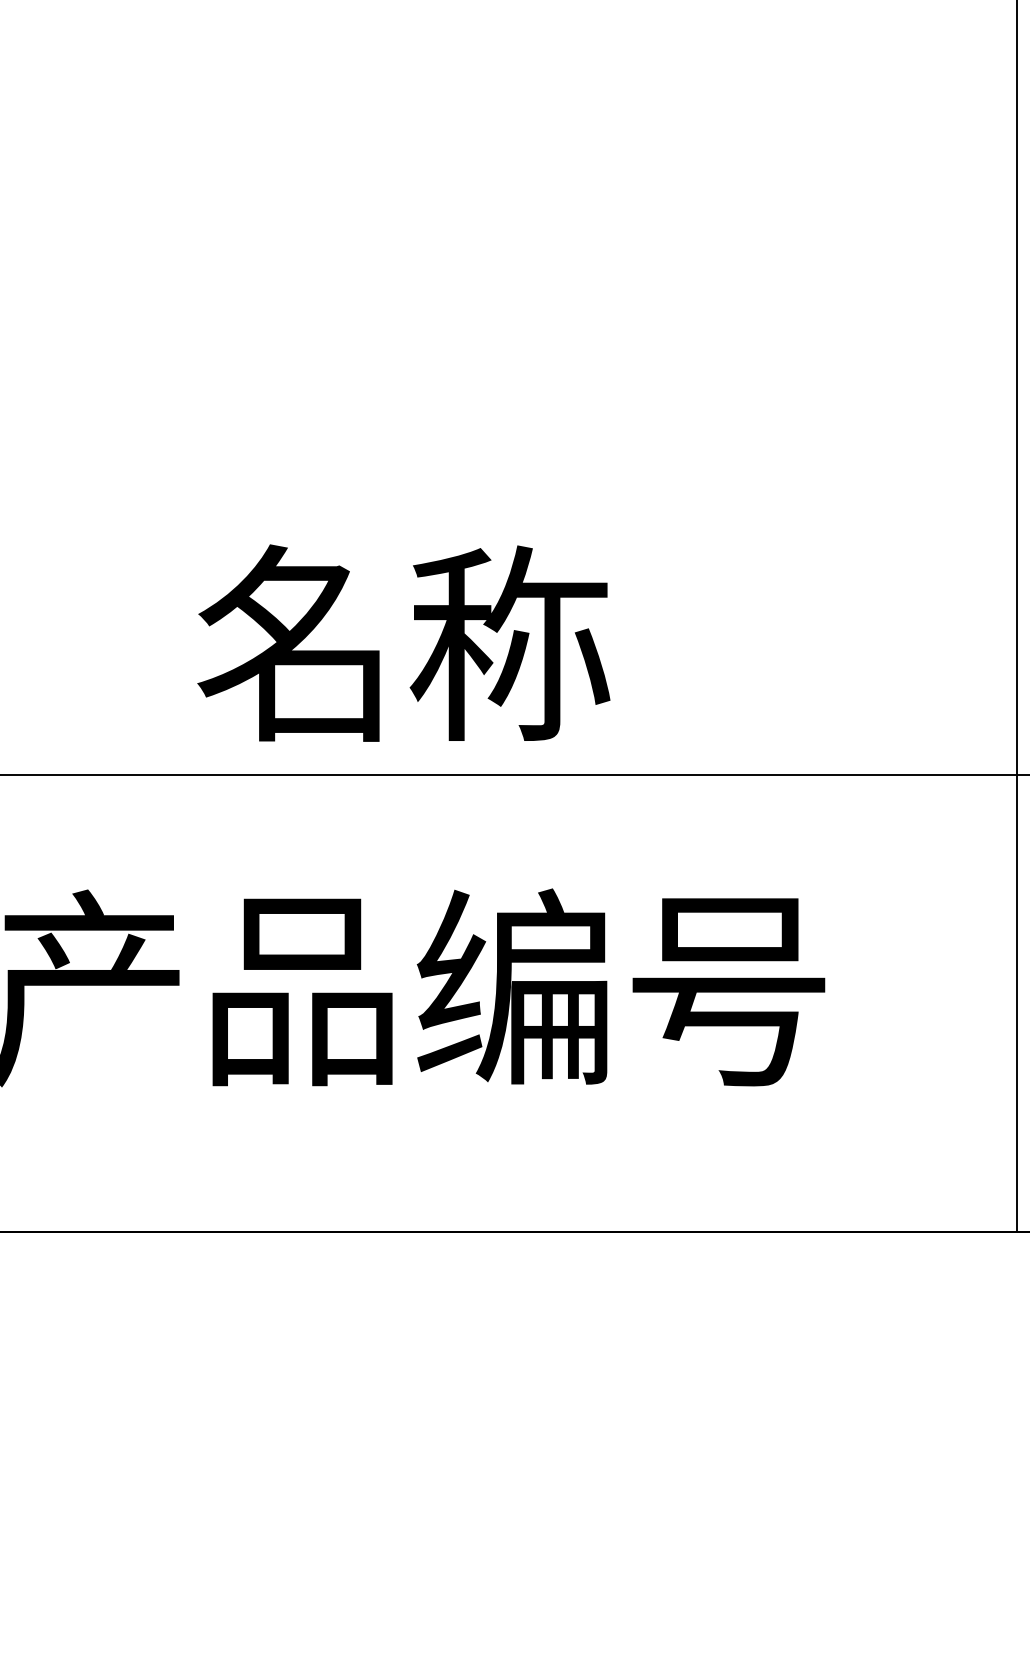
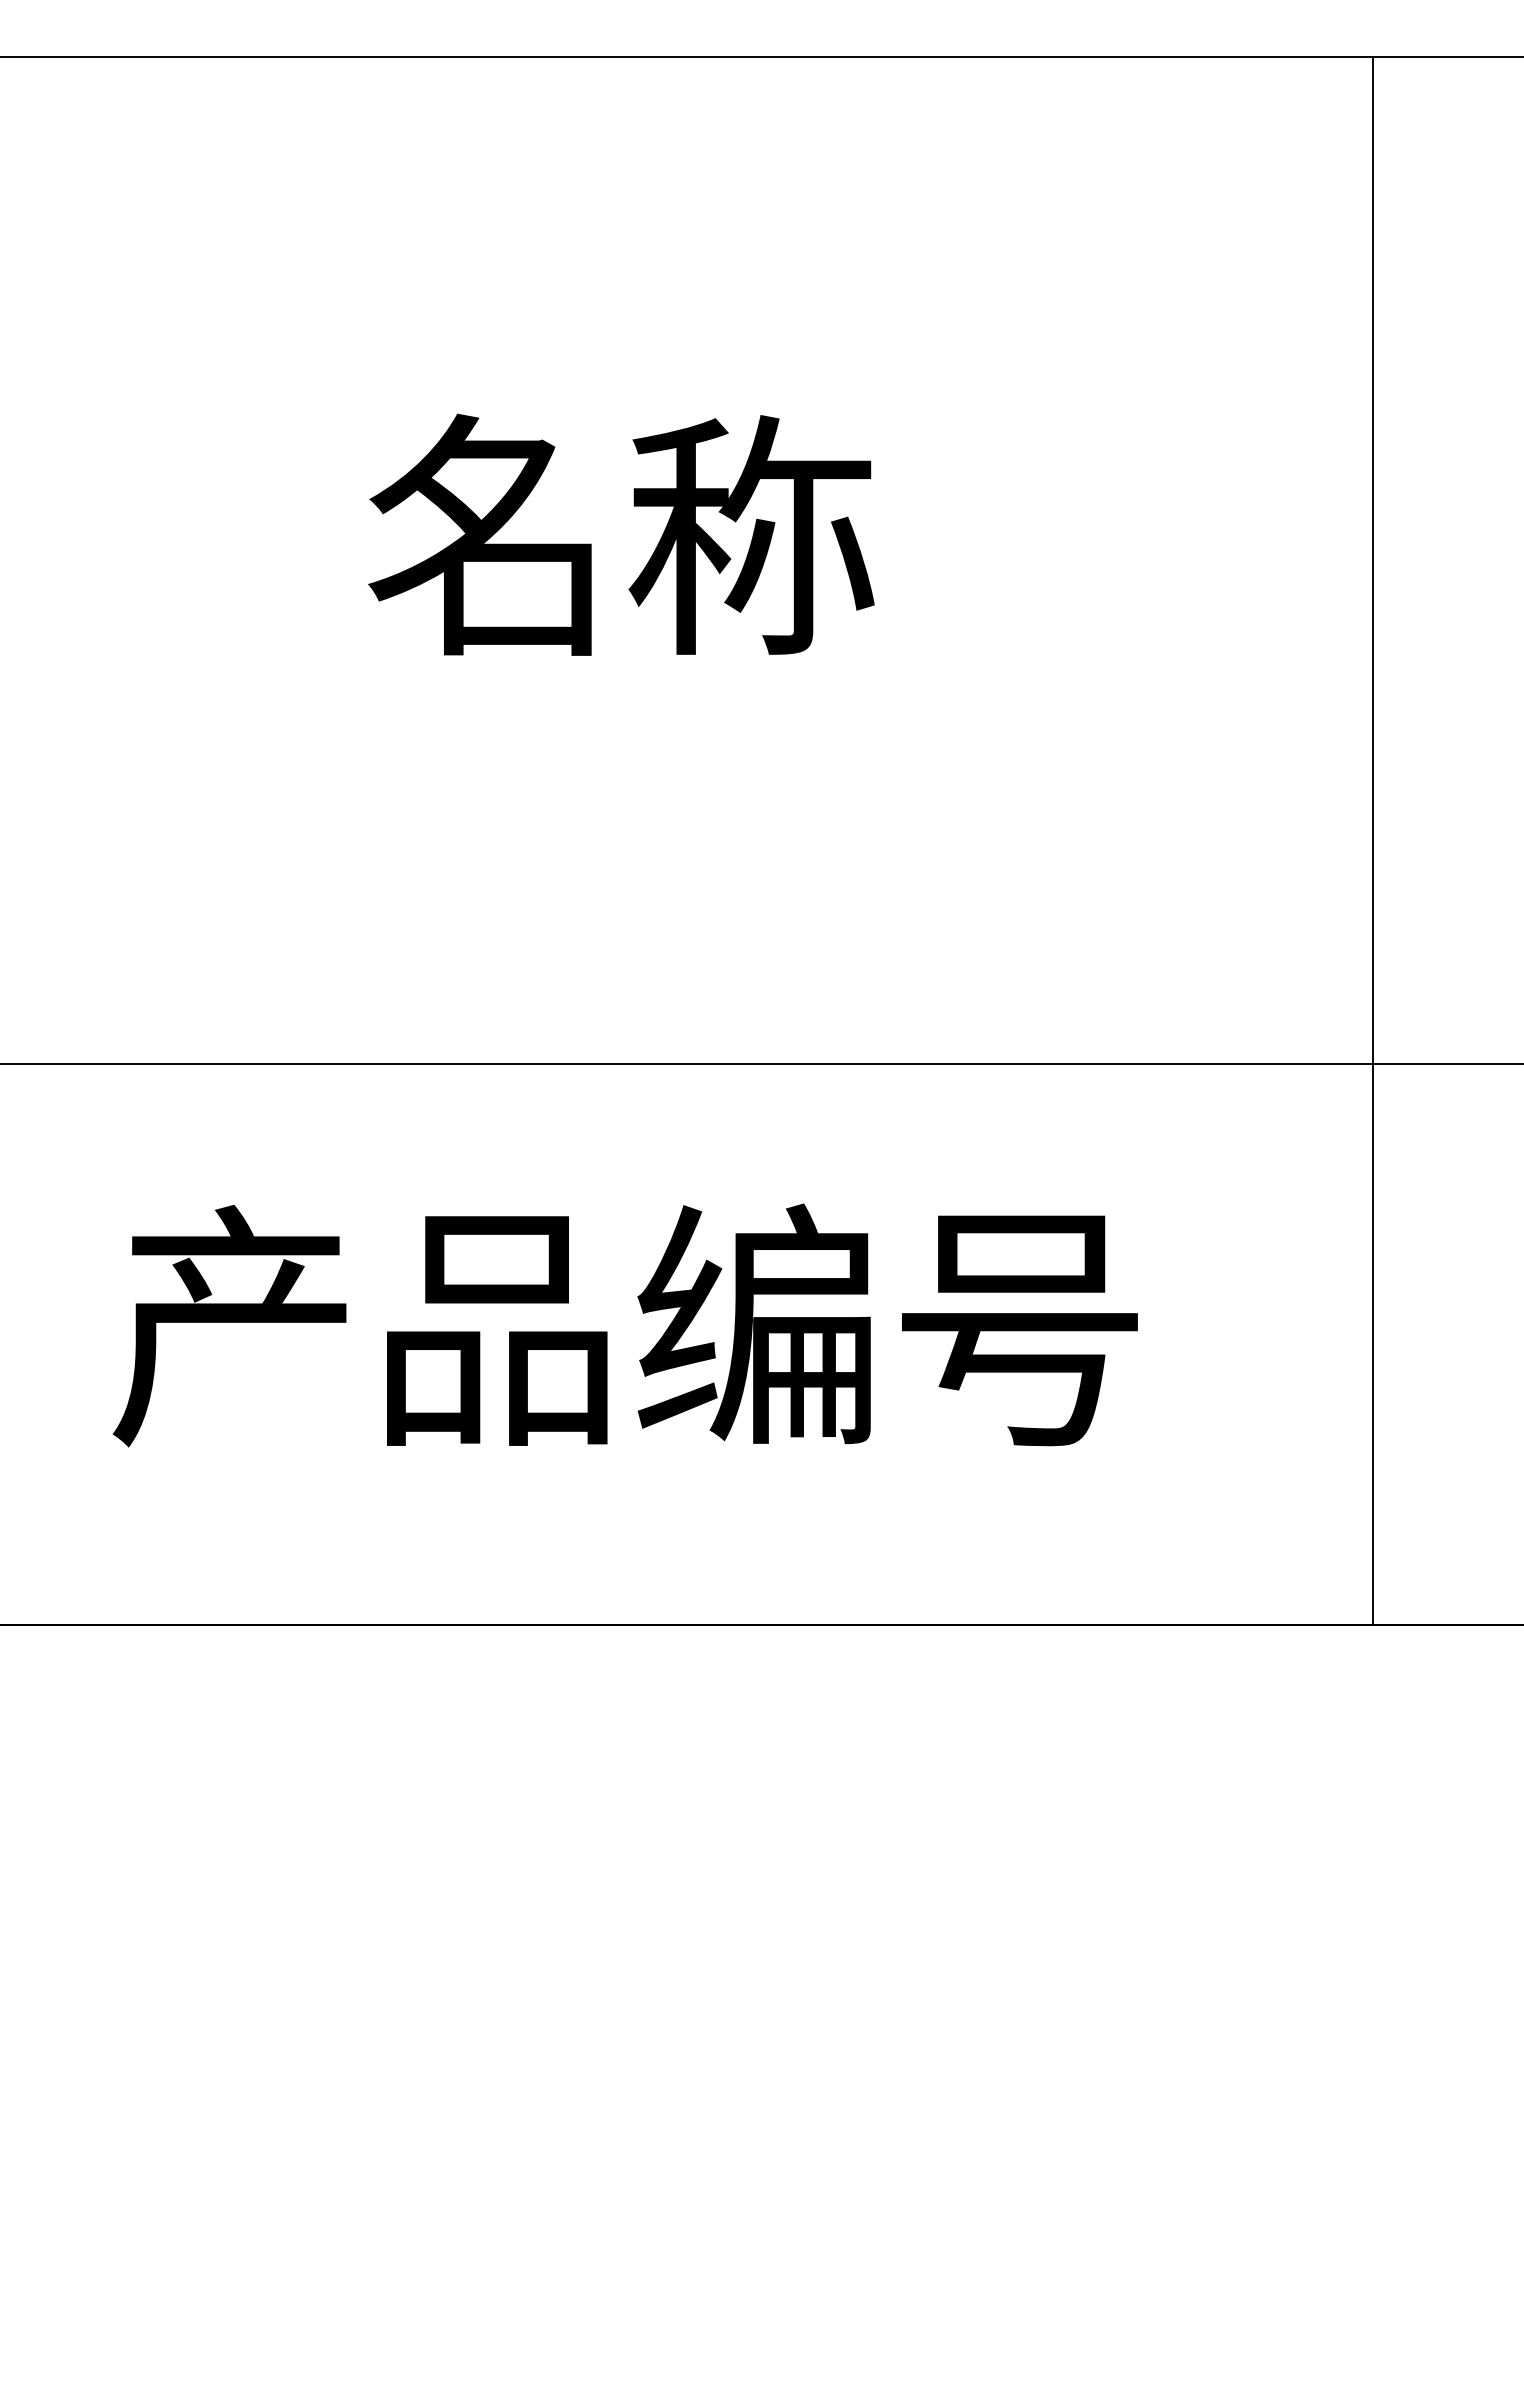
text: (403, 642) -> (621, 534), moved

